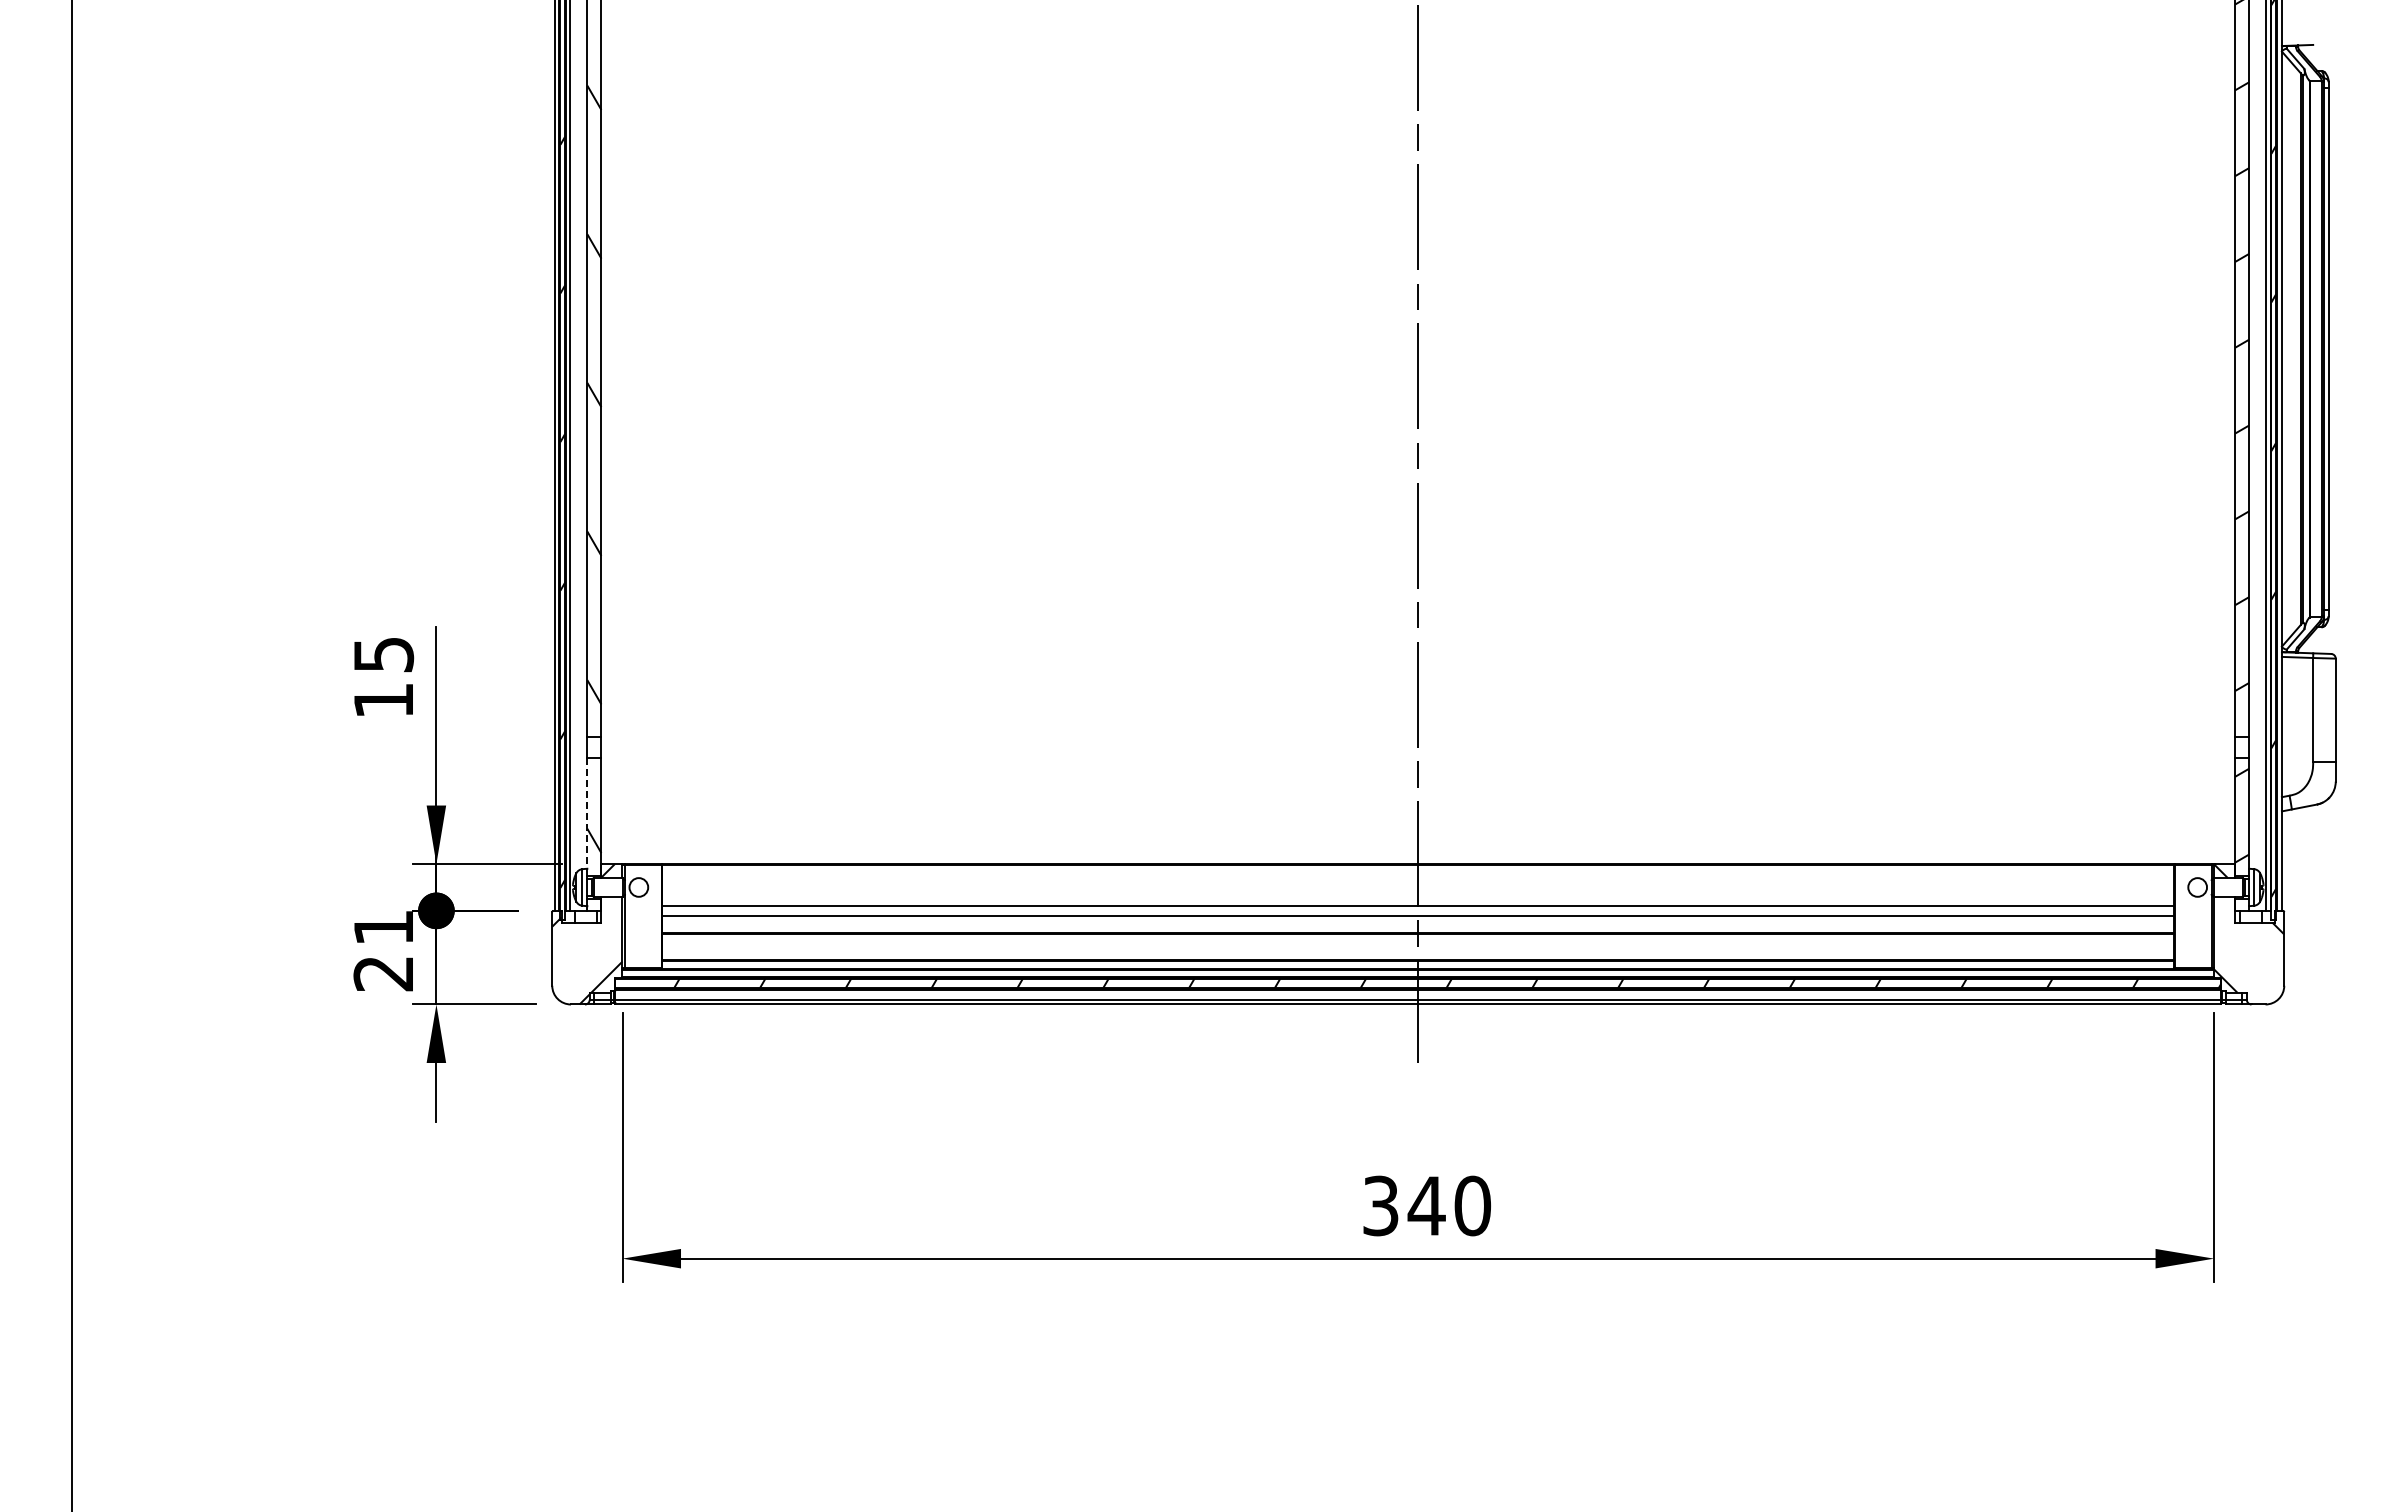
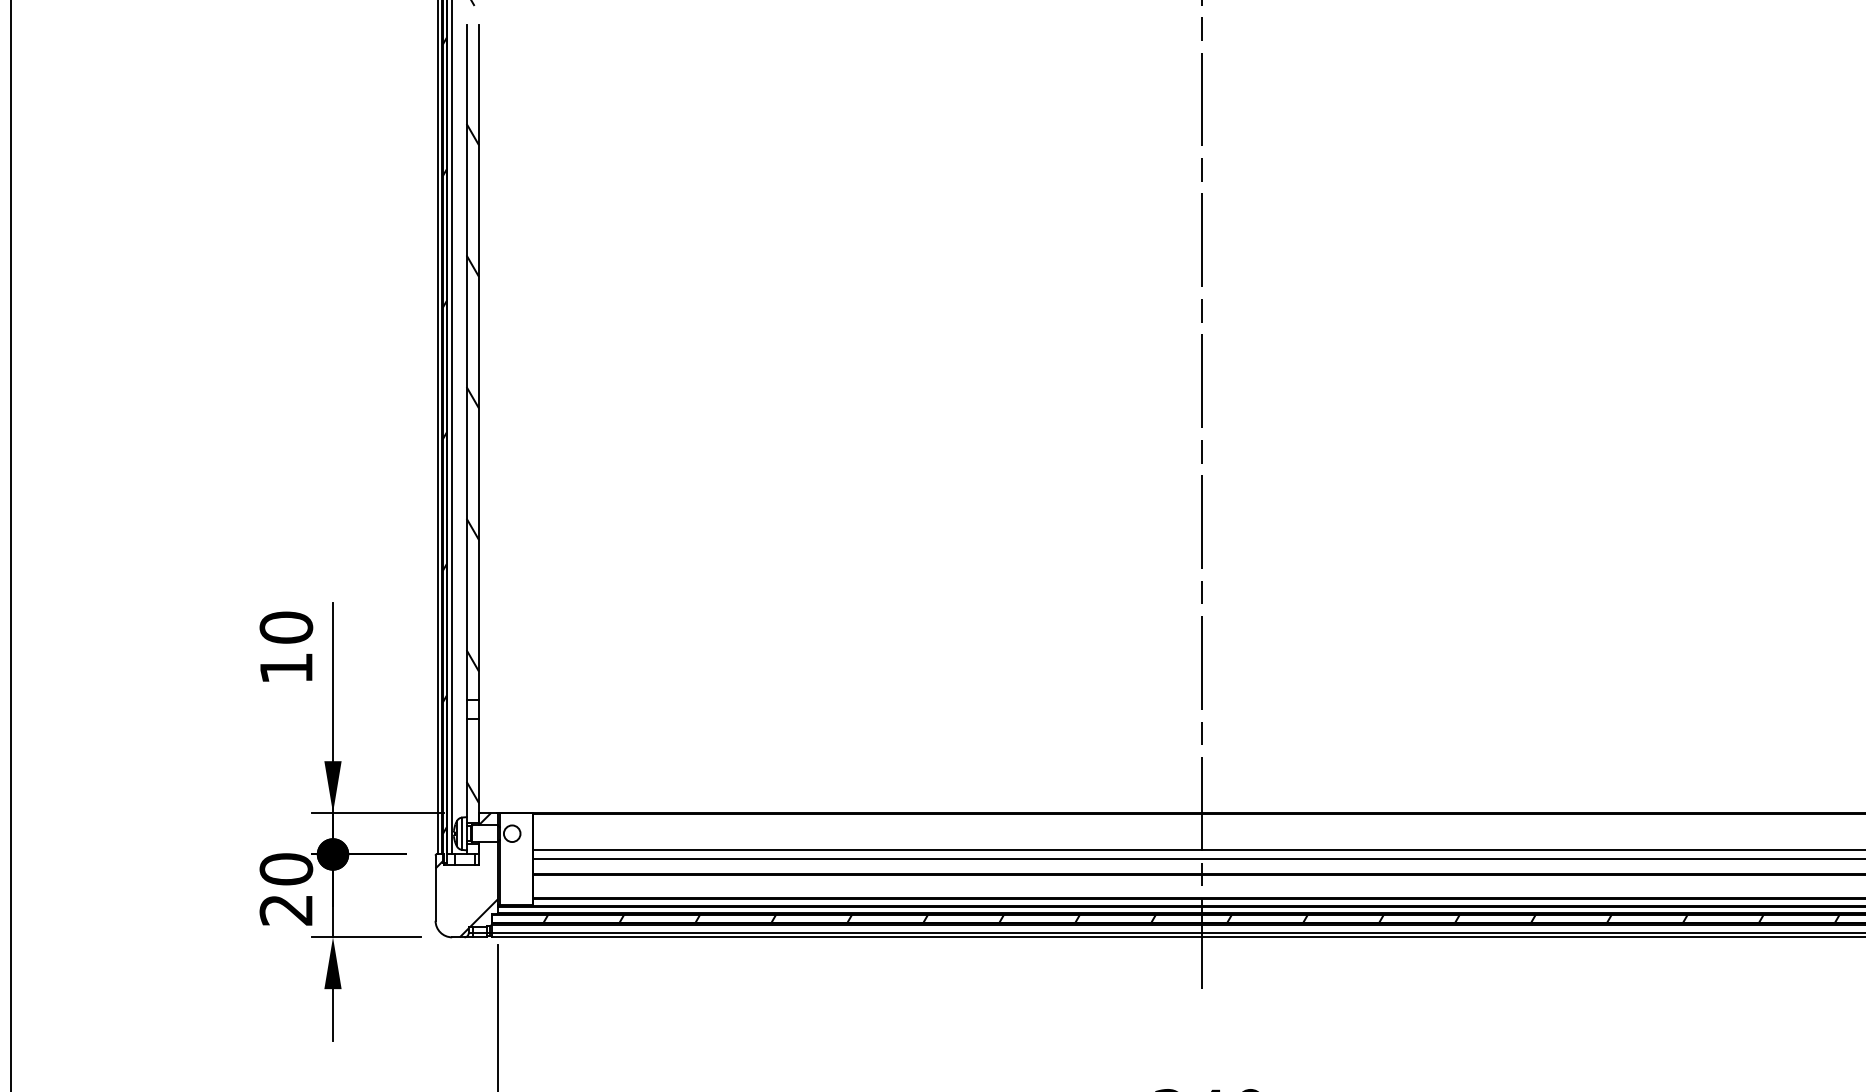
text: (383, 654) -> (286, 627), 15 -> 10
line: (587, 813) -> (466, 768), dashed -> solid
text: (383, 927) -> (286, 869), 21 -> 20

